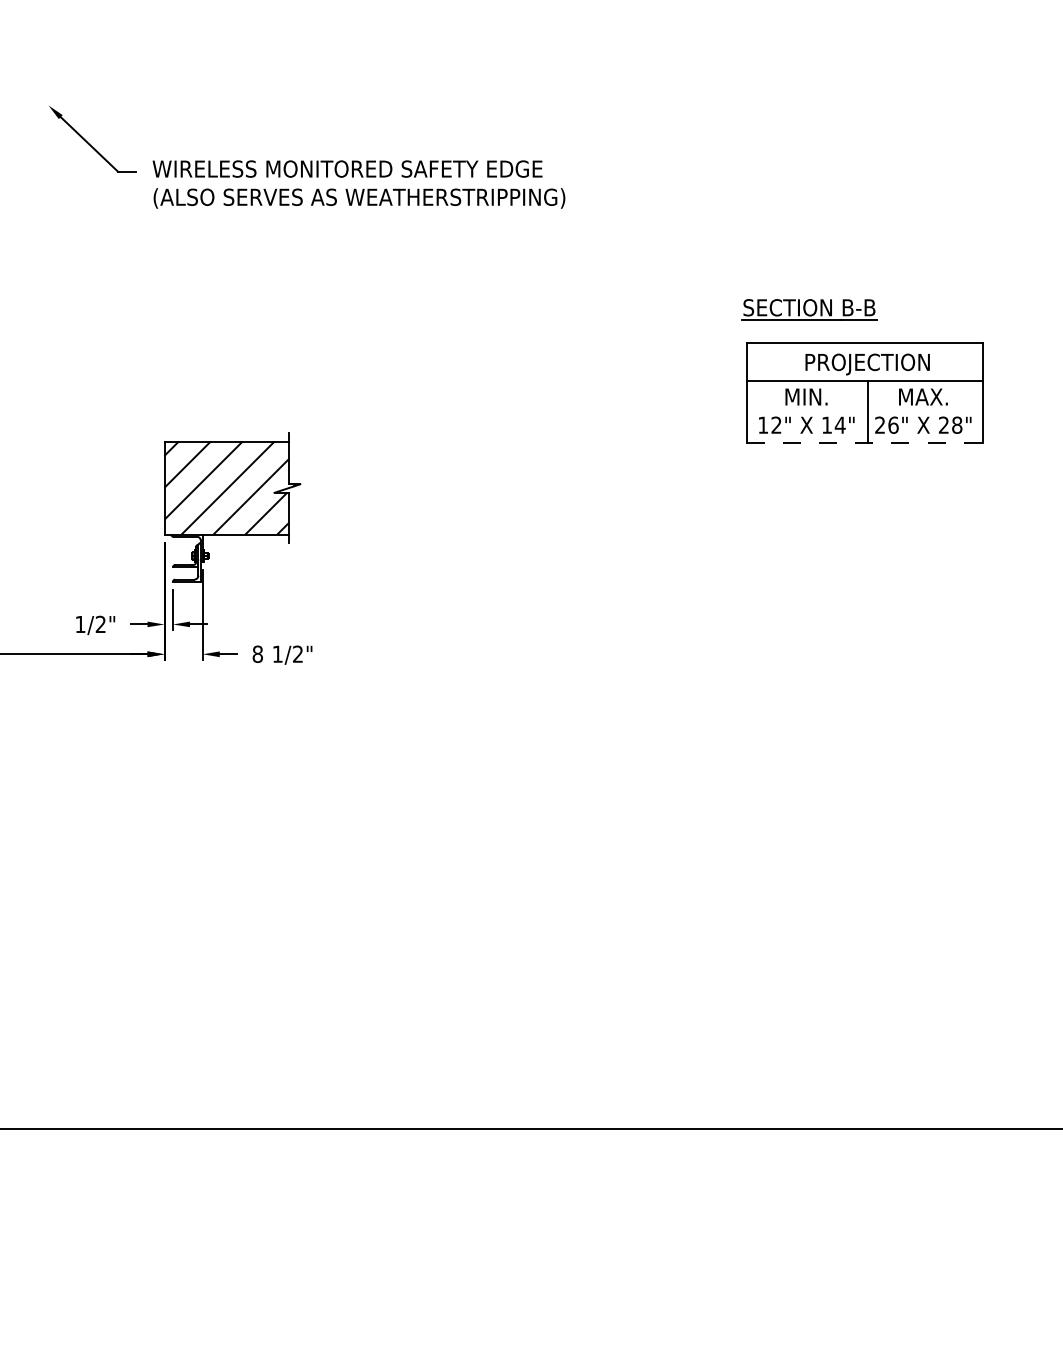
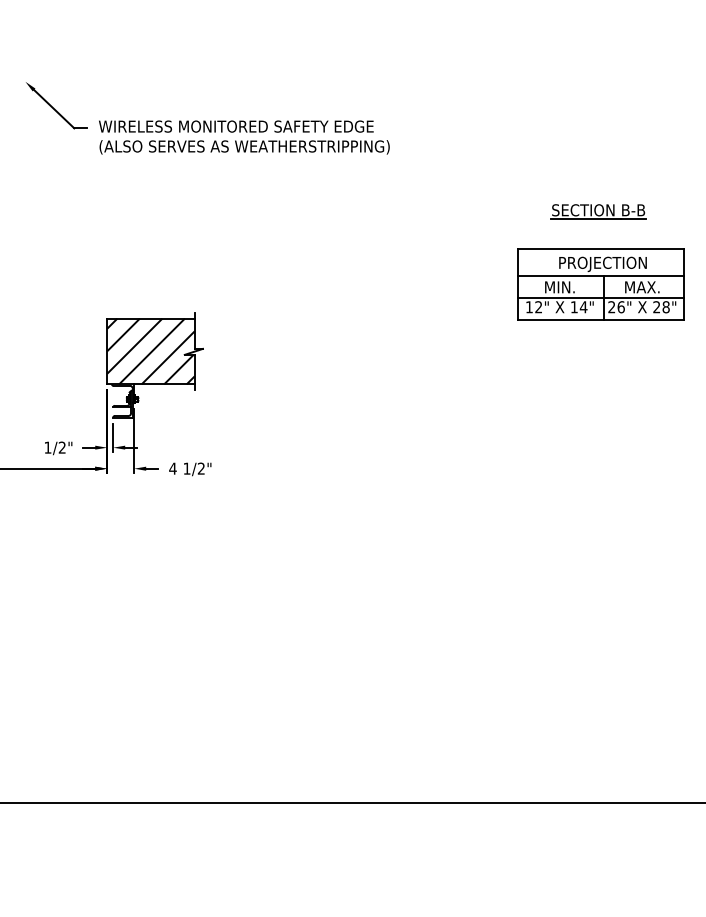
part: (809, 309) -> (598, 211), moved
line: (864, 412) -> (600, 298), added
line: (865, 442) -> (601, 319), dashed -> solid
text: (257, 653) -> (172, 468), 8 -> 4

